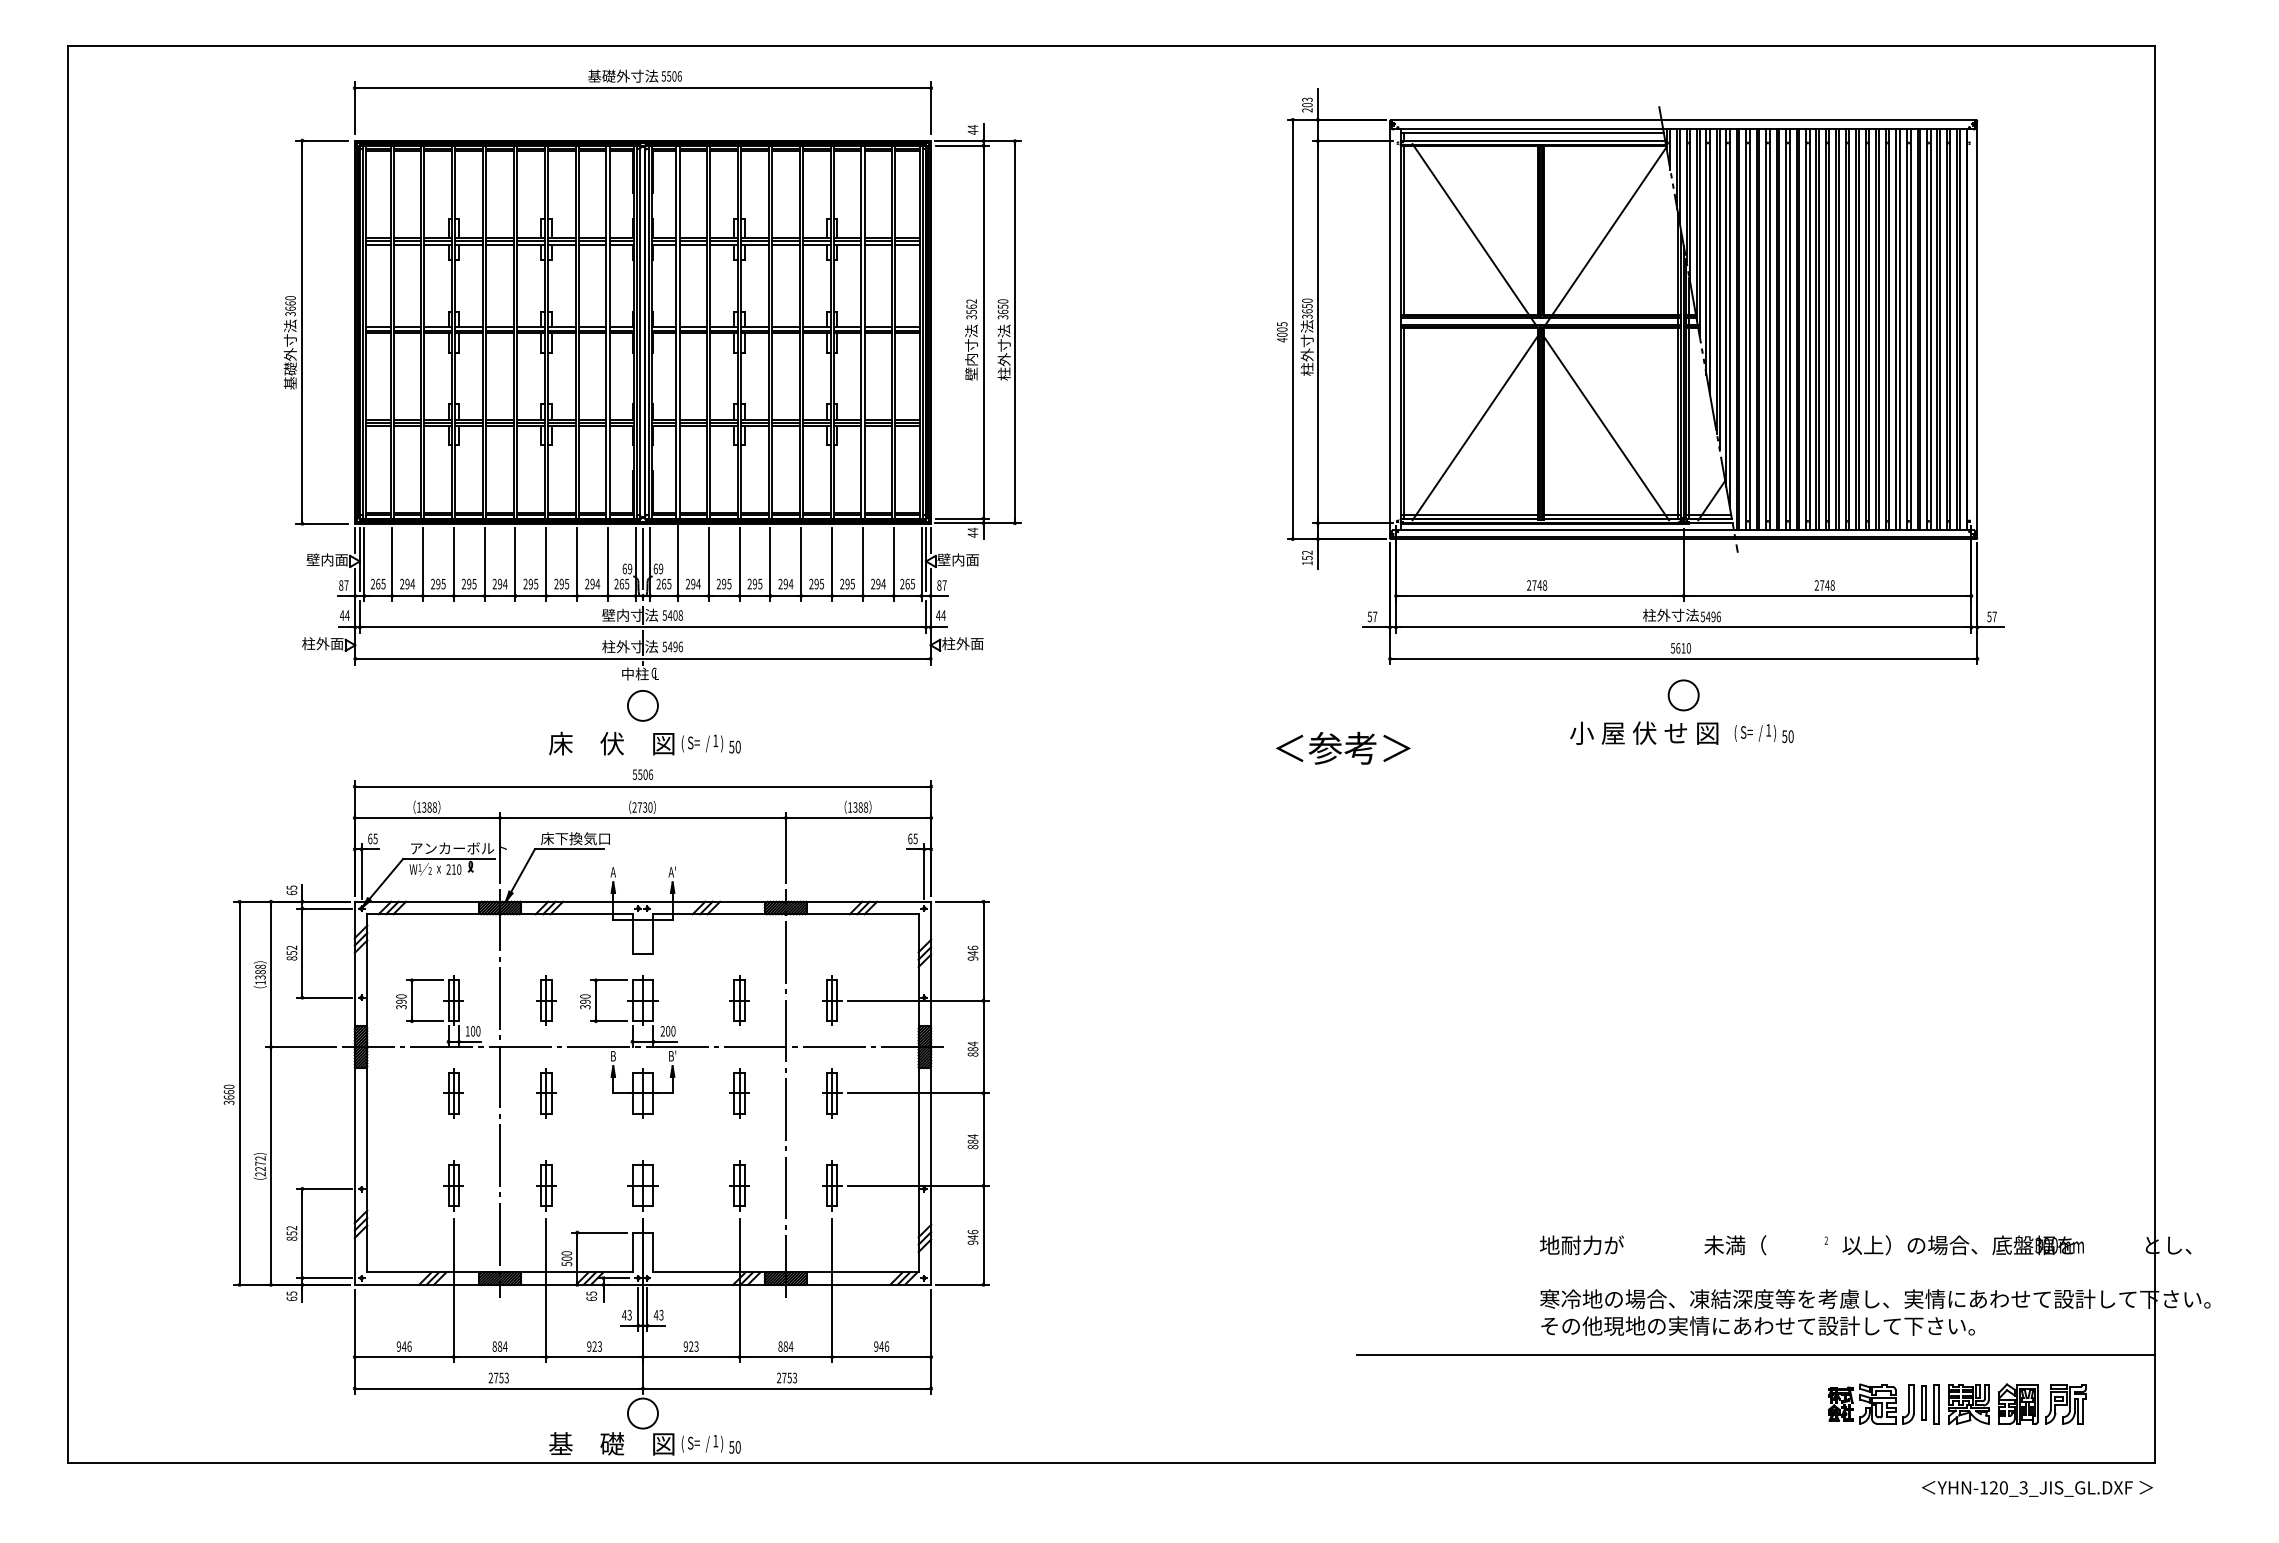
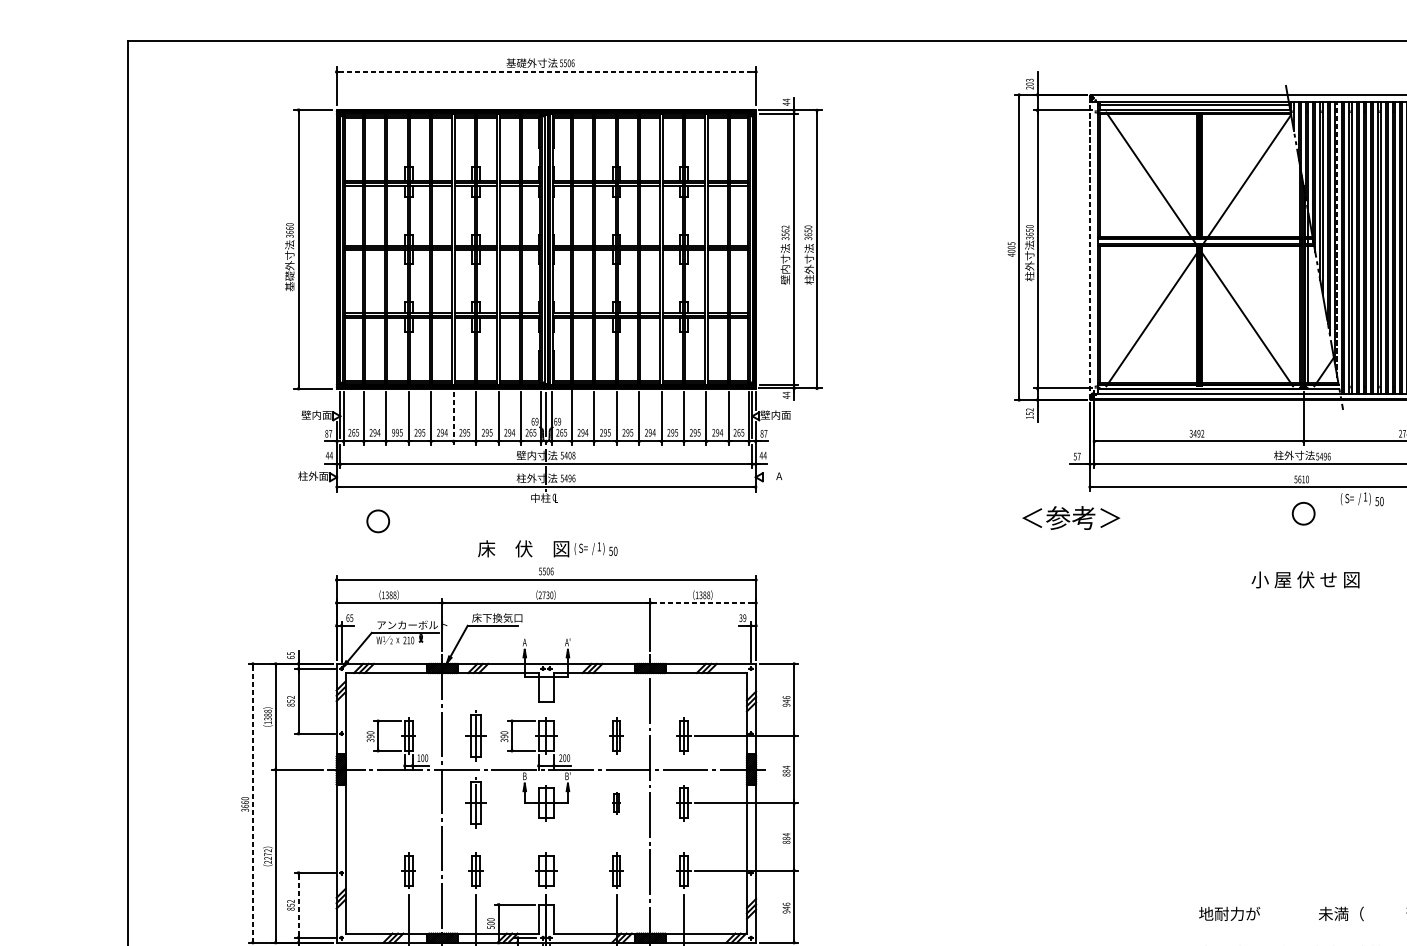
line: (642, 88) -> (546, 72), solid -> dashed
line: (1730, 318) -> (1337, 239), solid -> dashed
line: (1390, 328) -> (1090, 246), solid -> dashed
line: (355, 540) -> (337, 401), removed
line: (515, 564) -> (453, 418), solid -> dashed
text: (432, 584) -> (393, 433), 295 -> 995
text: (1537, 585) -> (1197, 433), 2748 -> 3492
text: (962, 643) -> (778, 475), 柱外面 -> A
circle: (642, 705) -> (377, 521), moved
text: (1644, 732) -> (1305, 579), moved
text: (1763, 733) -> (1361, 499), moved
text: (1343, 747) -> (1071, 517), moved
line: (859, 817) -> (703, 602), solid -> dashed
text: (912, 838) -> (742, 617), 65 -> 39
part: (546, 1000) -> (476, 735), size x1.4
line: (239, 1093) -> (252, 803), solid -> dashed
part: (453, 1093) -> (408, 803), removed
part: (546, 1093) -> (476, 803), size x1.4
part: (739, 1093) -> (616, 803), size x0.6
line: (302, 1233) -> (298, 905), solid -> dashed

